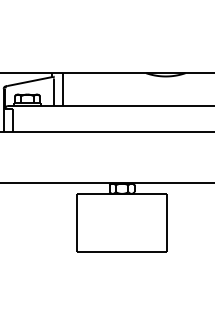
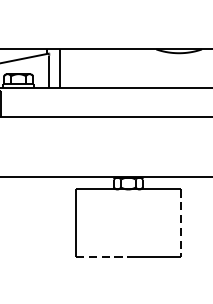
line: (167, 222) -> (181, 222), solid -> dashed
line: (99, 251) -> (102, 256), solid -> dashed

